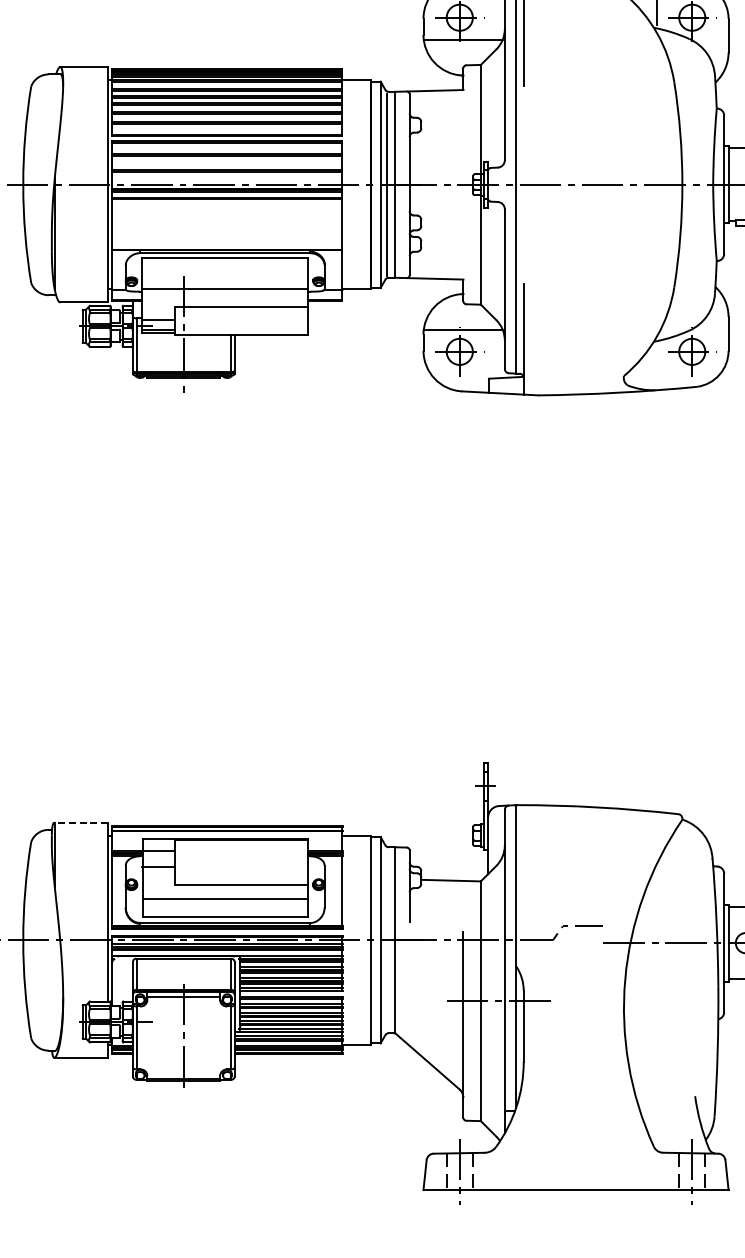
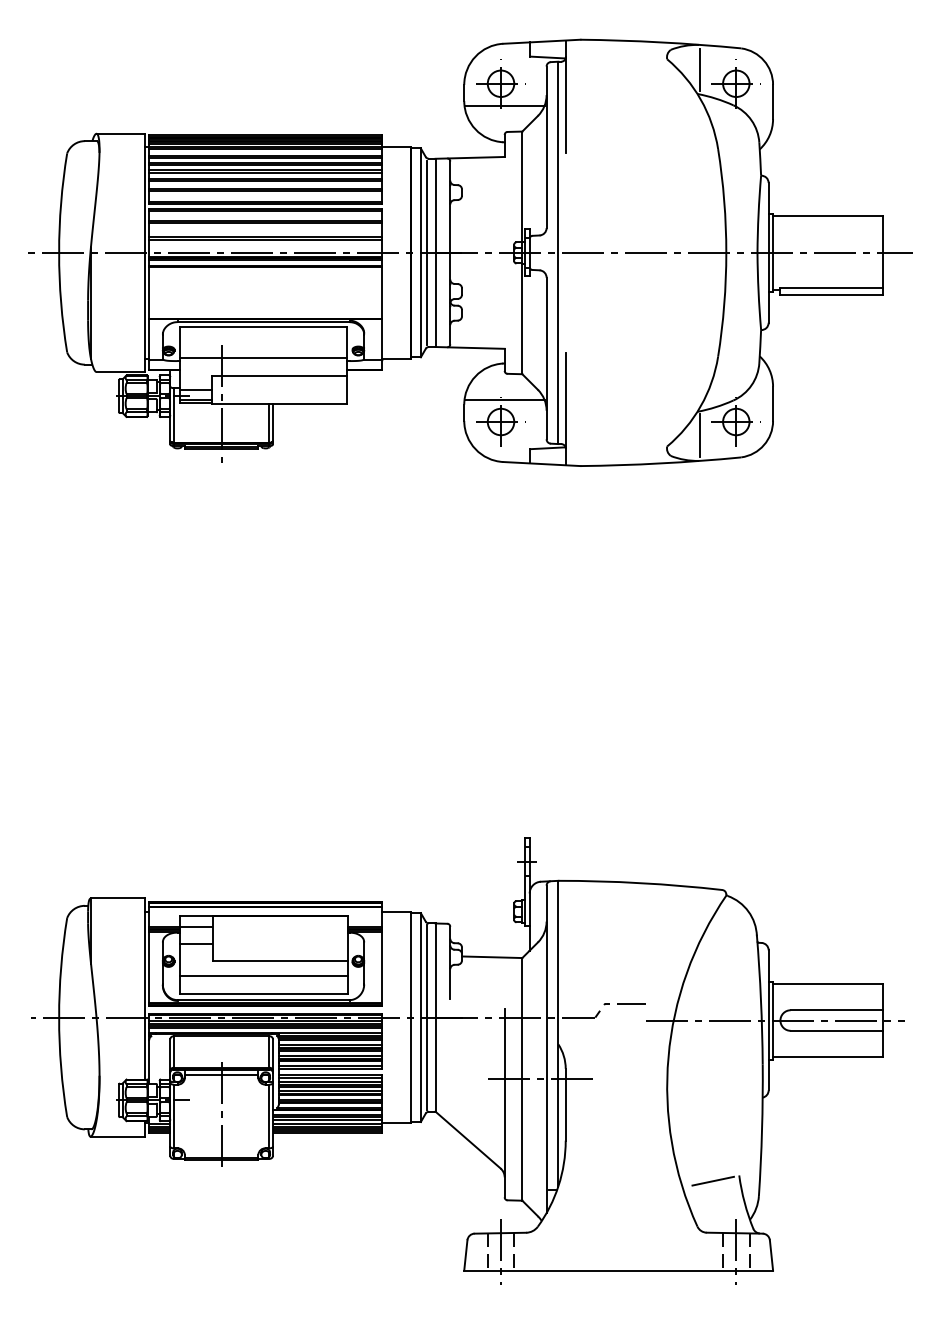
line: (656, 365) -> (700, 435), added
line: (80, 822) -> (117, 898), dashed -> solid
line: (387, 940) -> (427, 1017), added
line: (668, 1101) -> (712, 1180), added

